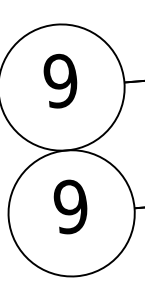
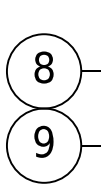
text: (60, 81) -> (43, 67), 9 -> 8

